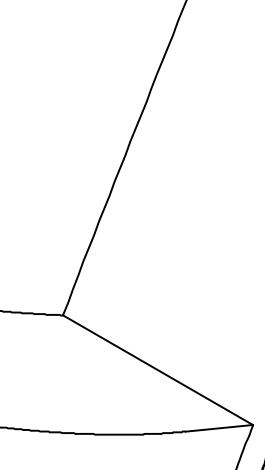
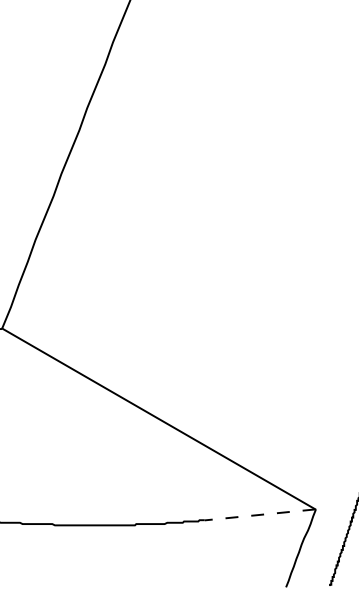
line: (219, 428) -> (260, 515), solid -> dashed

